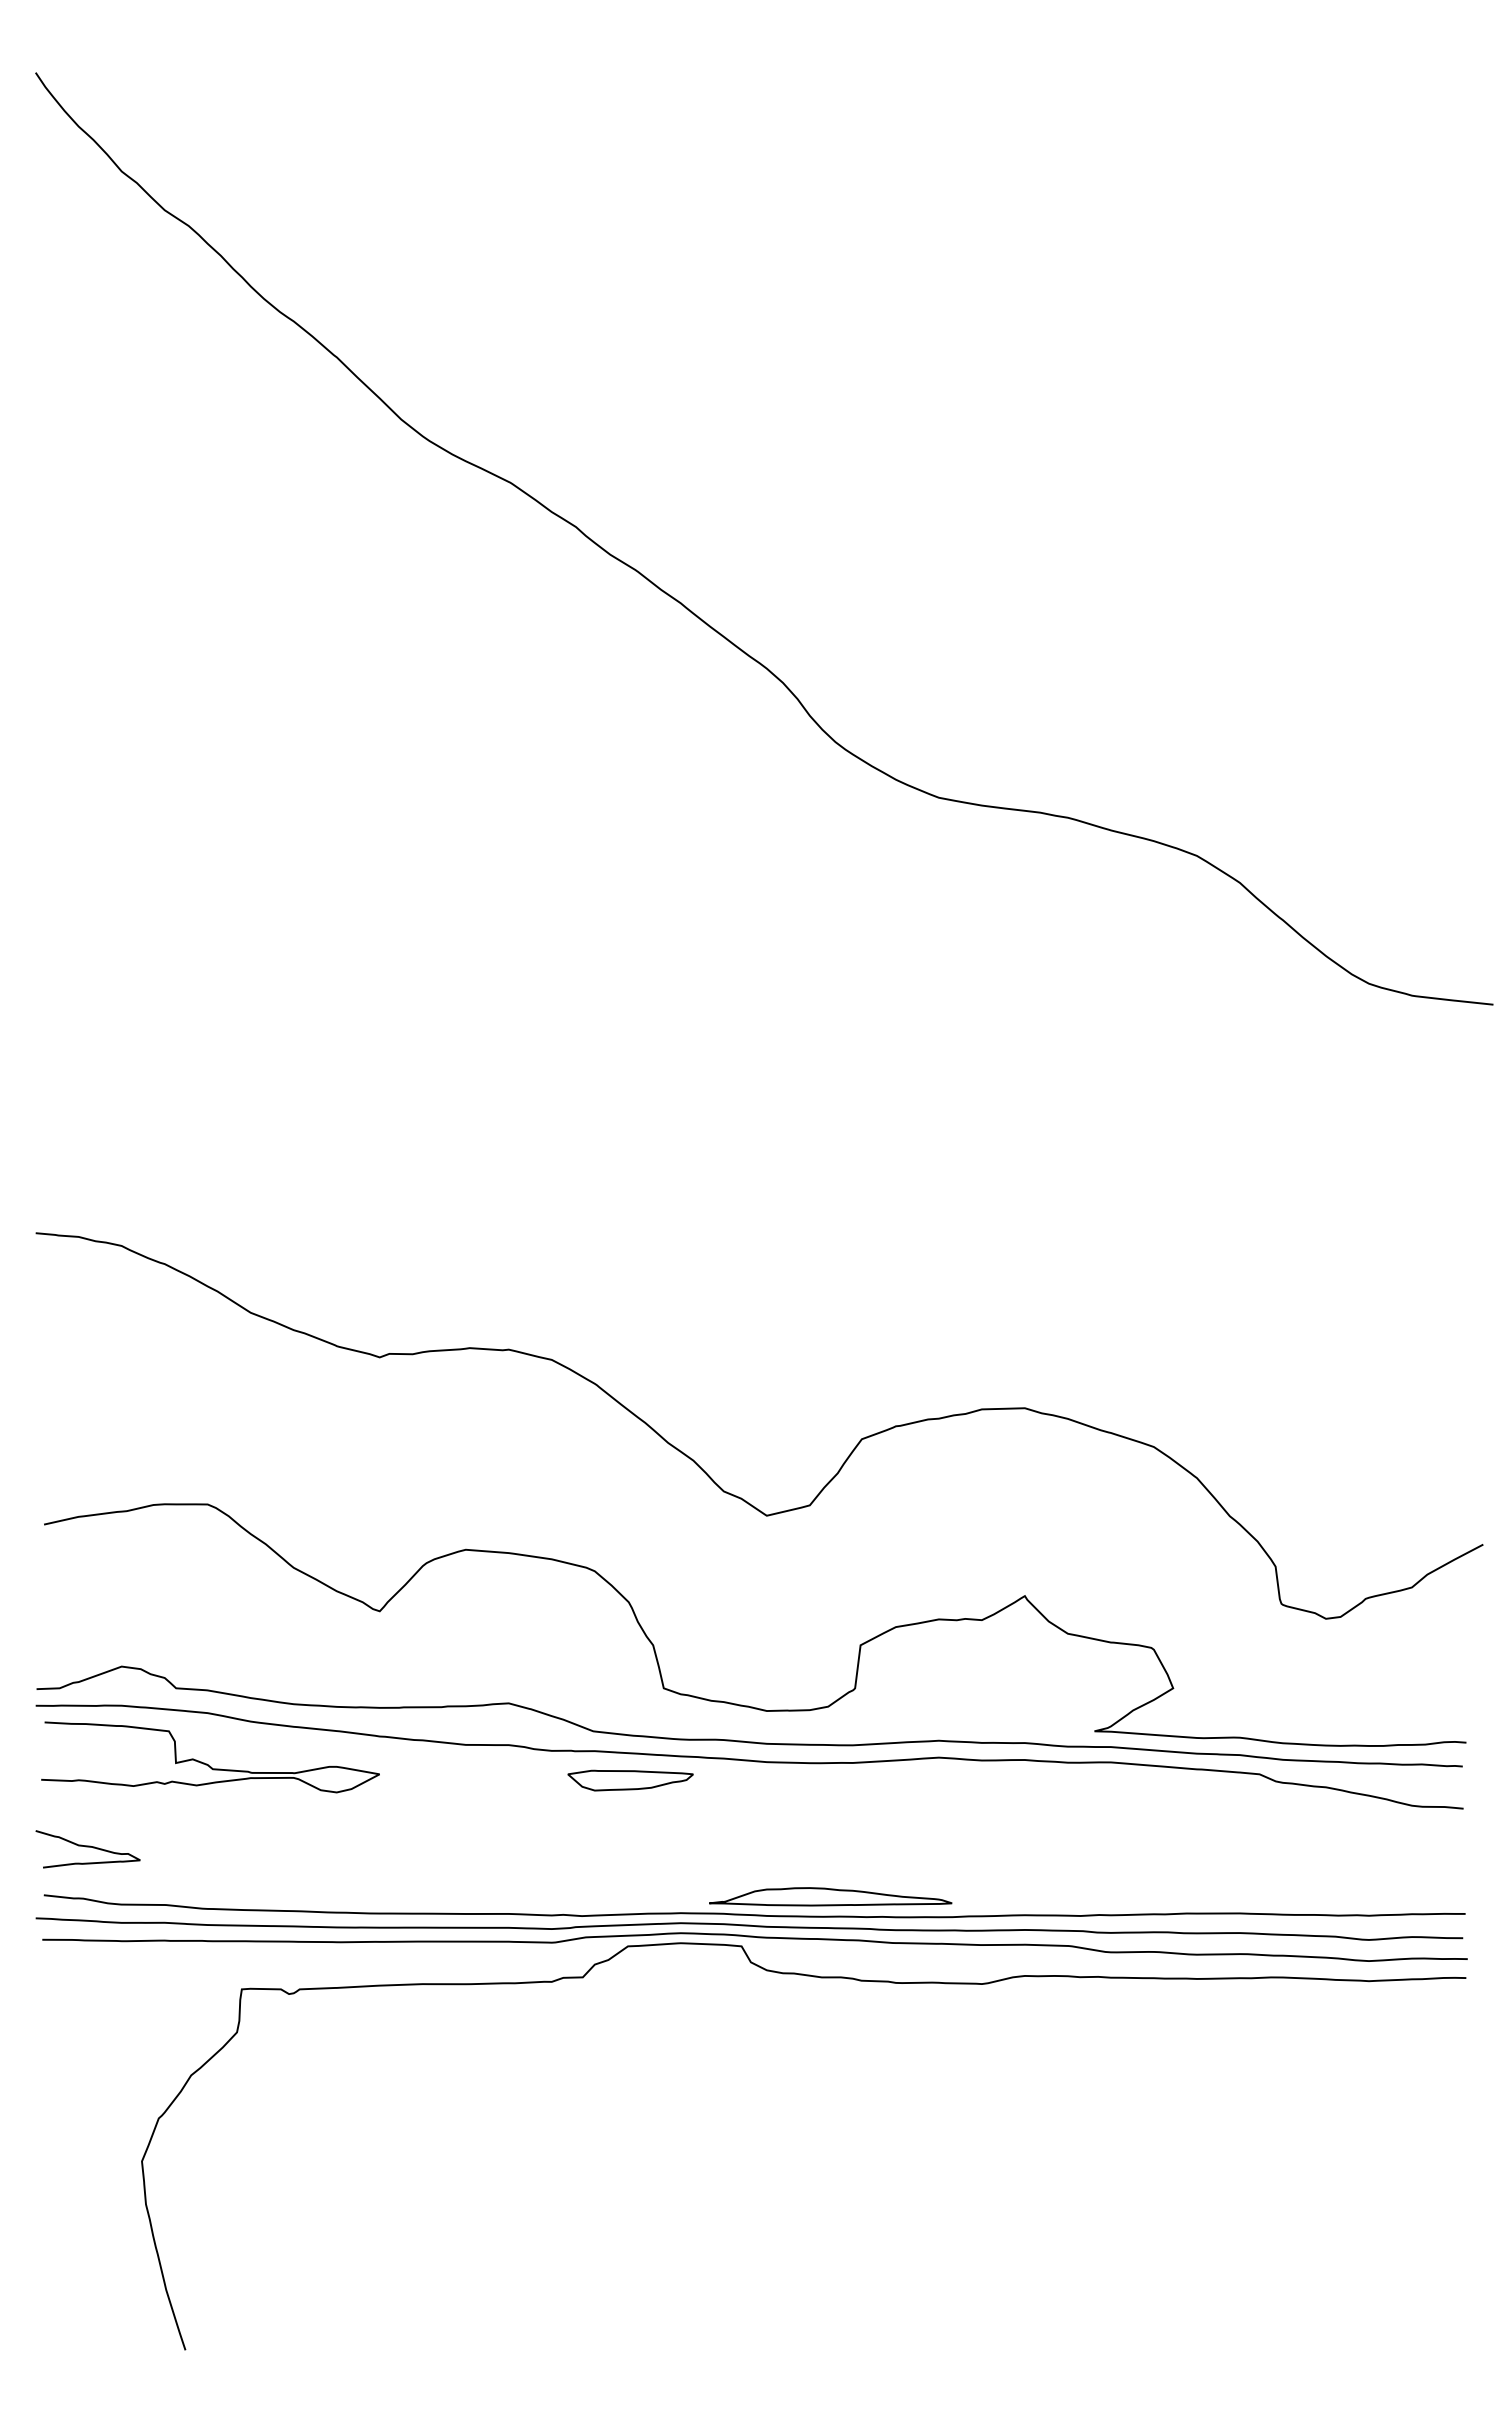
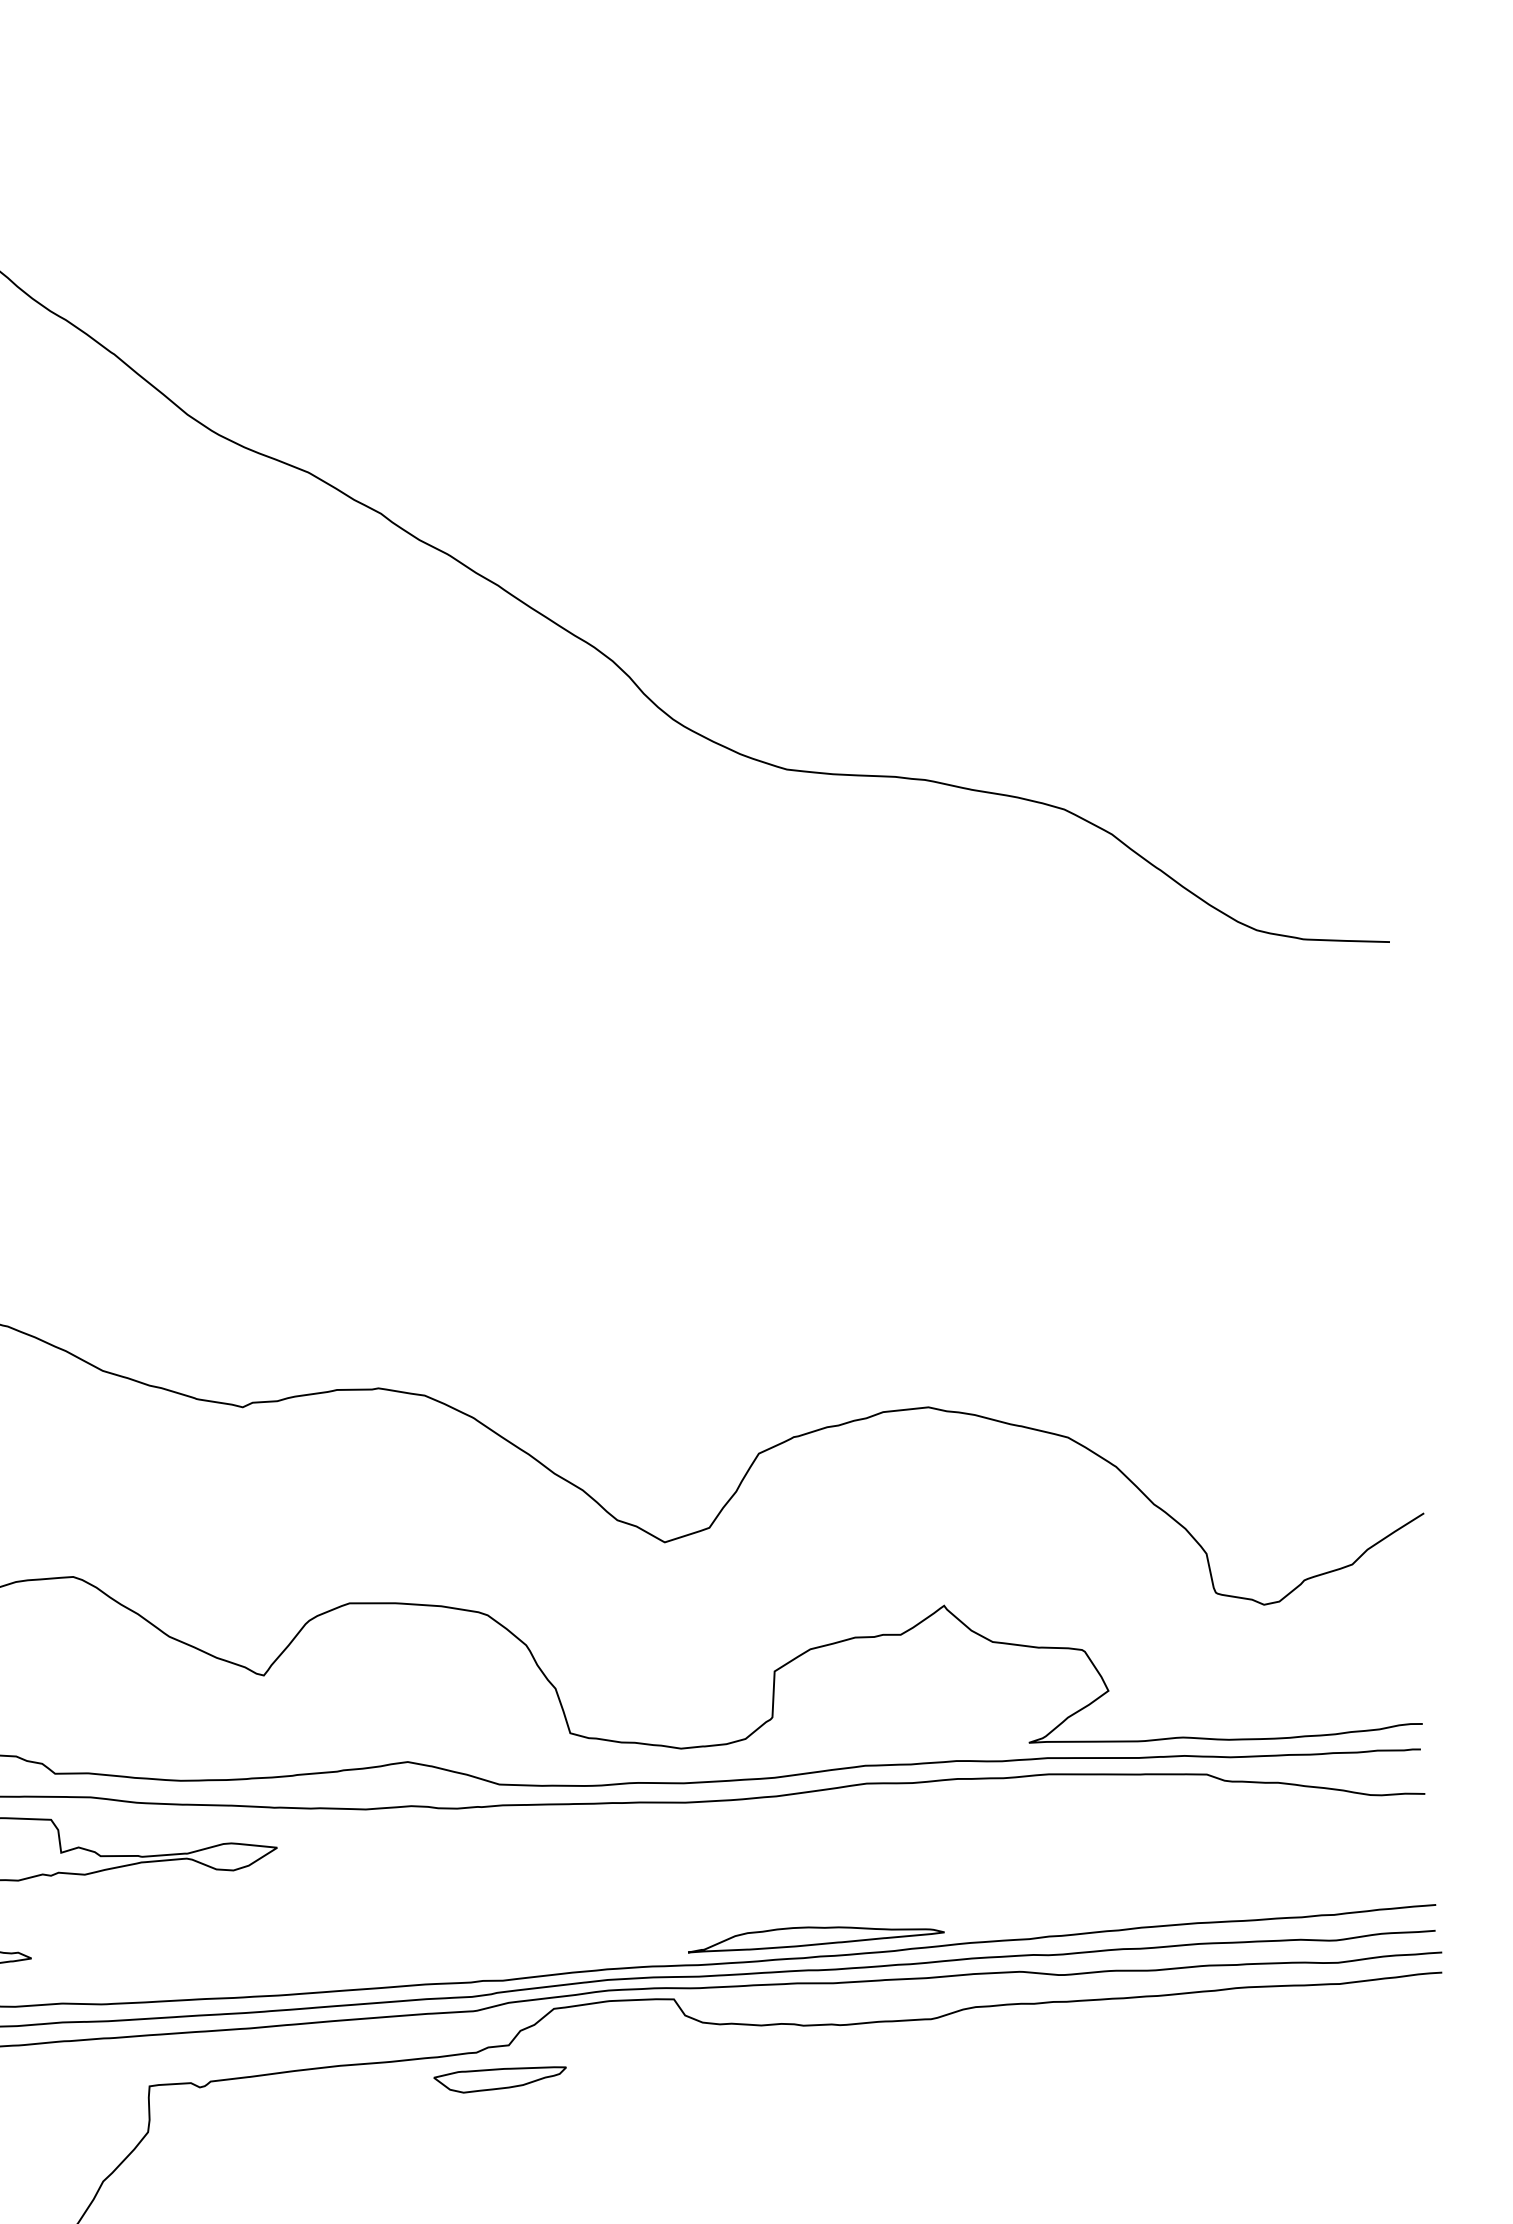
part: (630, 1780) -> (500, 2079), moved
part: (830, 1896) -> (815, 1935), moved

